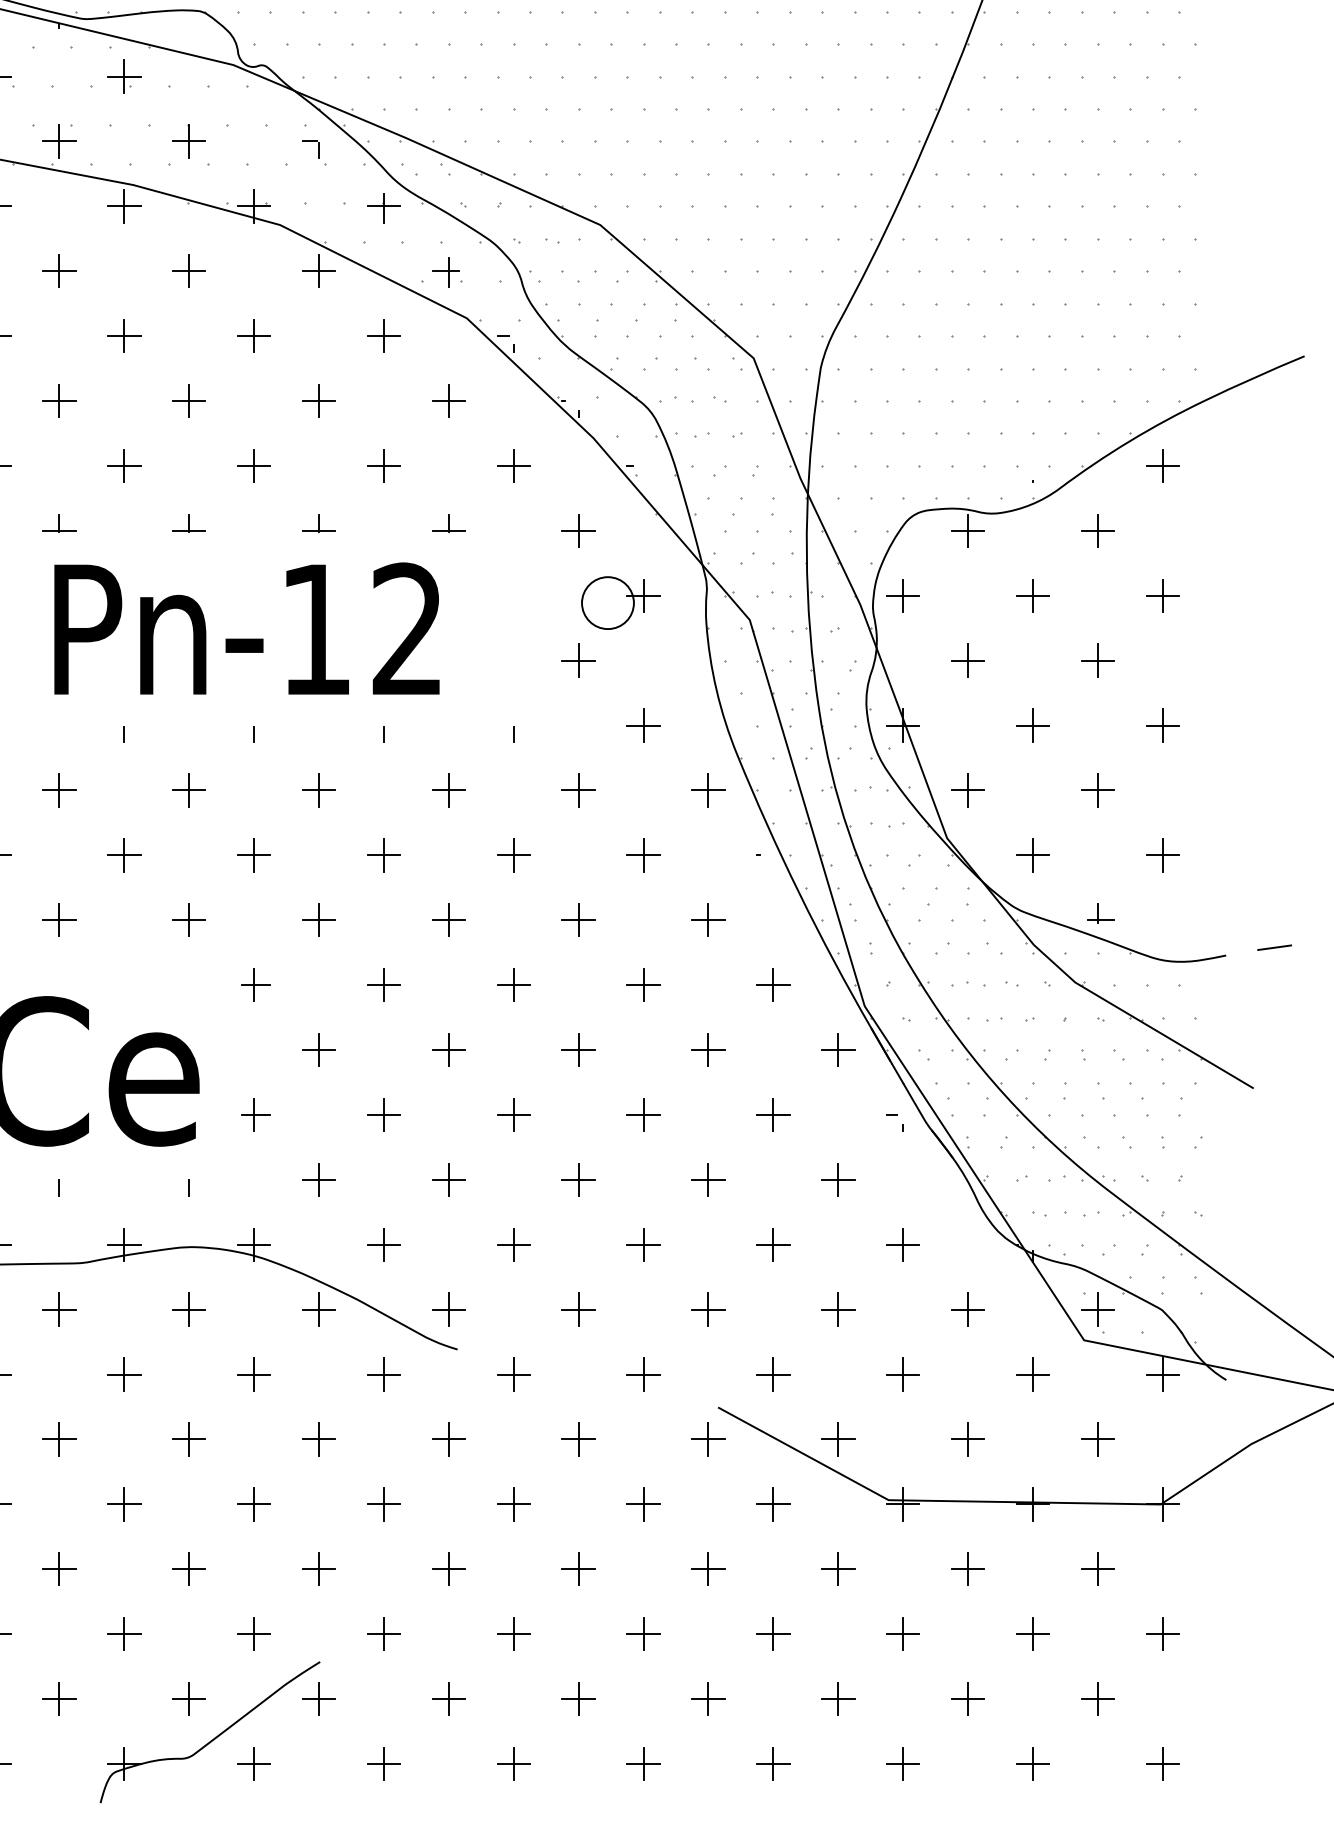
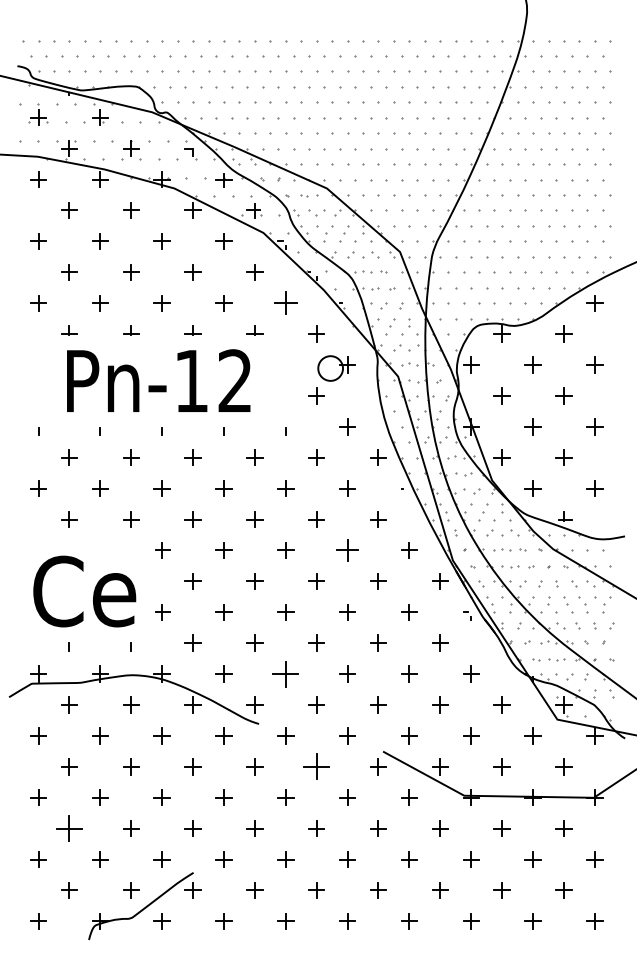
part: (513, 466) -> (285, 303), size x1.4
part: (643, 985) -> (347, 550), size x1.4
part: (513, 1243) -> (285, 673), size x1.6
part: (578, 1438) -> (316, 766), size x1.6
part: (59, 1568) -> (69, 828), size x1.6

